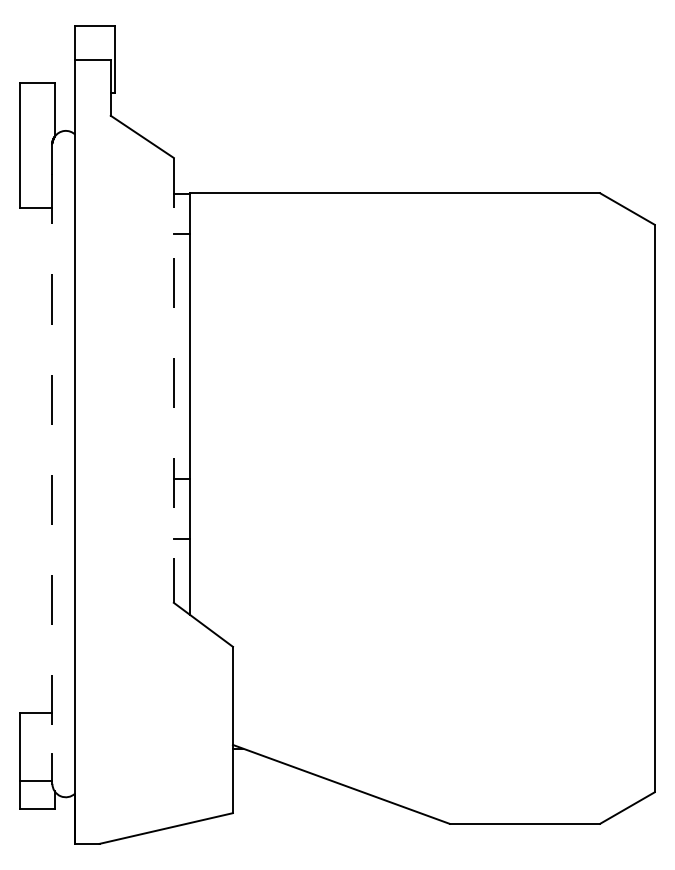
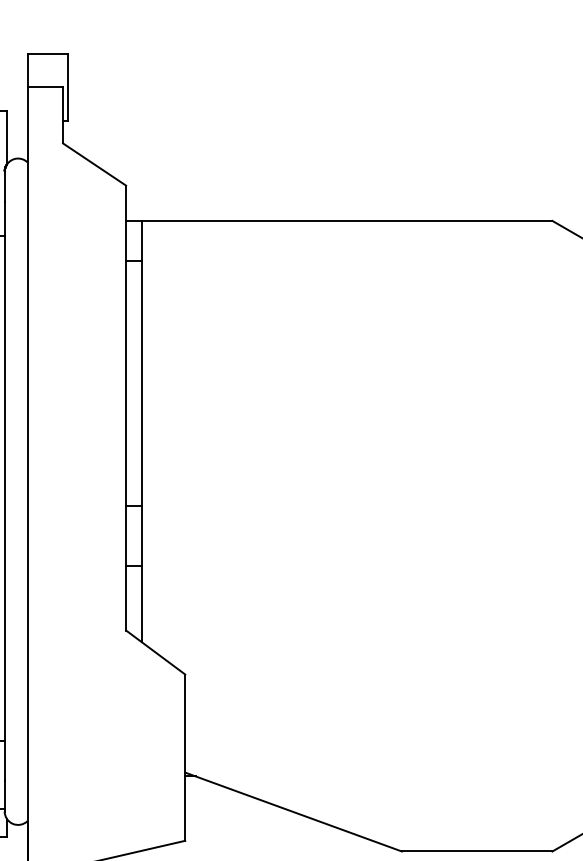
line: (173, 380) -> (125, 408), dashed -> solid
line: (52, 464) -> (4, 492), dashed -> solid

